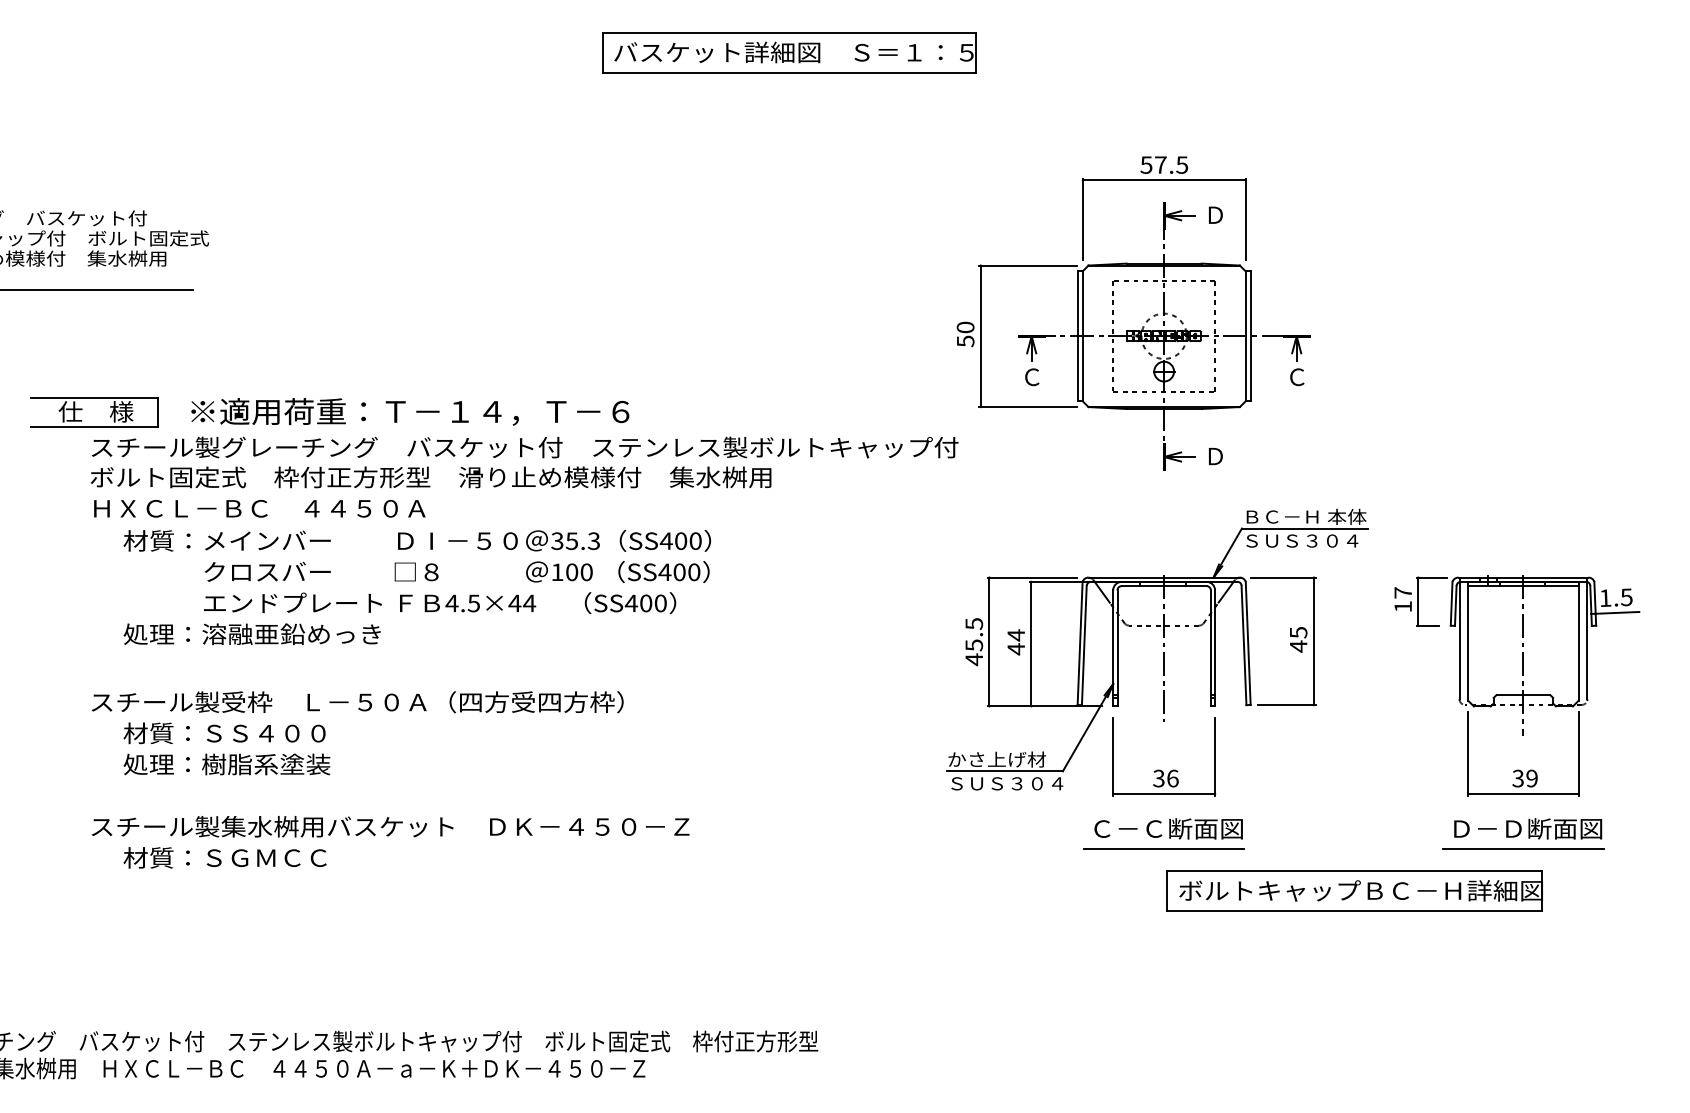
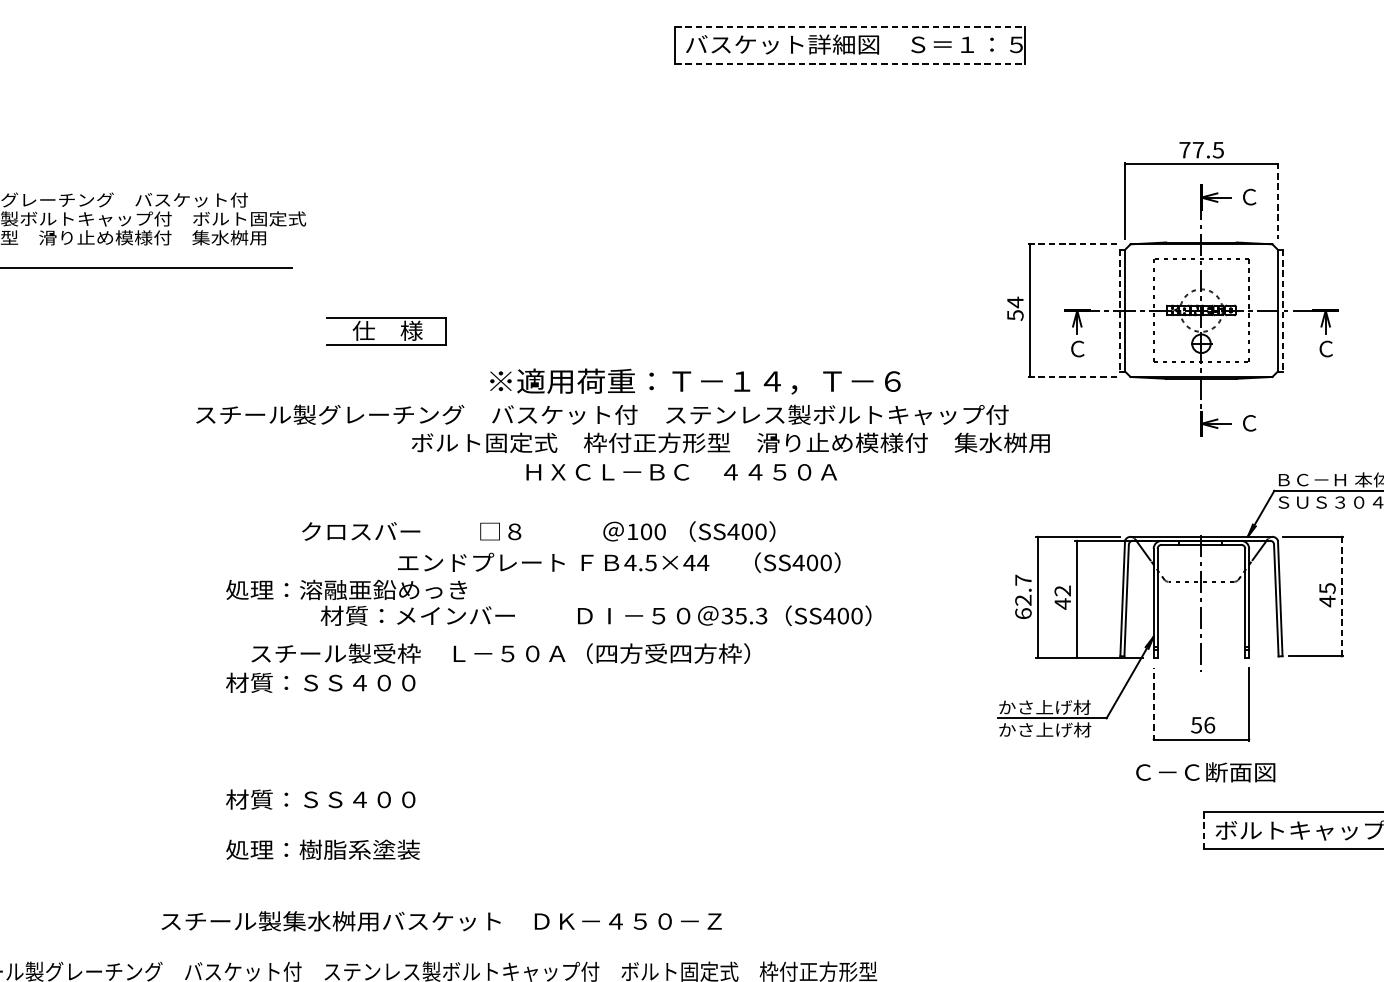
line: (789, 33) -> (850, 26), solid -> dashed
line: (789, 73) -> (850, 64), solid -> dashed
text: (1146, 164) -> (1184, 149), 57.5 -> 77.5
text: (1215, 215) -> (1249, 197), Ｄ -> Ｃ
line: (1245, 219) -> (1277, 201), solid -> dashed
line: (1028, 265) -> (1074, 244), solid -> dashed
text: (965, 327) -> (1015, 302), 50 -> 54
line: (1077, 336) -> (1120, 310), solid -> dashed
line: (1250, 336) -> (1282, 310), solid -> dashed
line: (1028, 407) -> (1074, 377), solid -> dashed
part: (82, 409) -> (374, 328), moved
text: (410, 411) -> (695, 381), moved
text: (1215, 456) -> (1249, 423), Ｄ -> Ｃ
text: (431, 477) -> (731, 443), moved
text: (259, 508) -> (681, 472), moved
text: (416, 540) -> (595, 615), moved
text: (440, 603) -> (619, 562), moved
text: (1015, 635) -> (1062, 591), 44 -> 42
line: (1313, 641) -> (1341, 596), solid -> dashed
text: (974, 642) -> (1023, 597), 45.5 -> 62.7
text: (357, 702) -> (500, 653), moved
line: (1113, 756) -> (1153, 704), solid -> dashed
text: (226, 764) -> (322, 849), moved
text: (1158, 777) -> (1196, 724), 36 -> 56
text: (1005, 783) -> (1052, 729), ＳＵＳ３０４ -> かさ上げ材
text: (390, 826) -> (441, 921), moved
line: (1164, 849) -> (1201, 791), removed
text: (278, 858) -> (371, 800), 材質：ＳＧＭＣＣ -> 材質：ＳＳ４００
line: (1166, 891) -> (1203, 831), solid -> dashed

